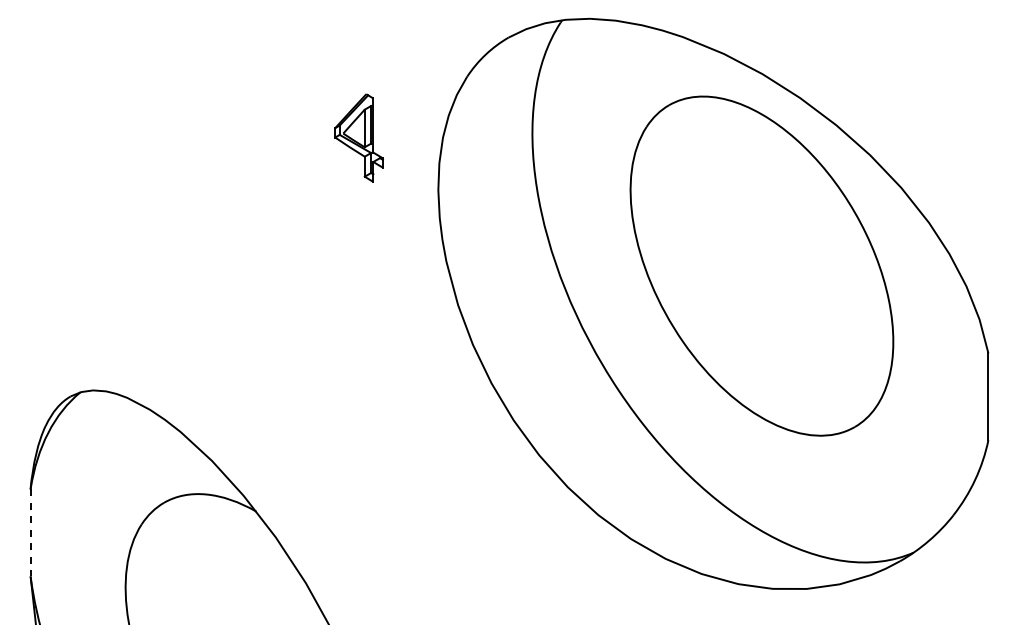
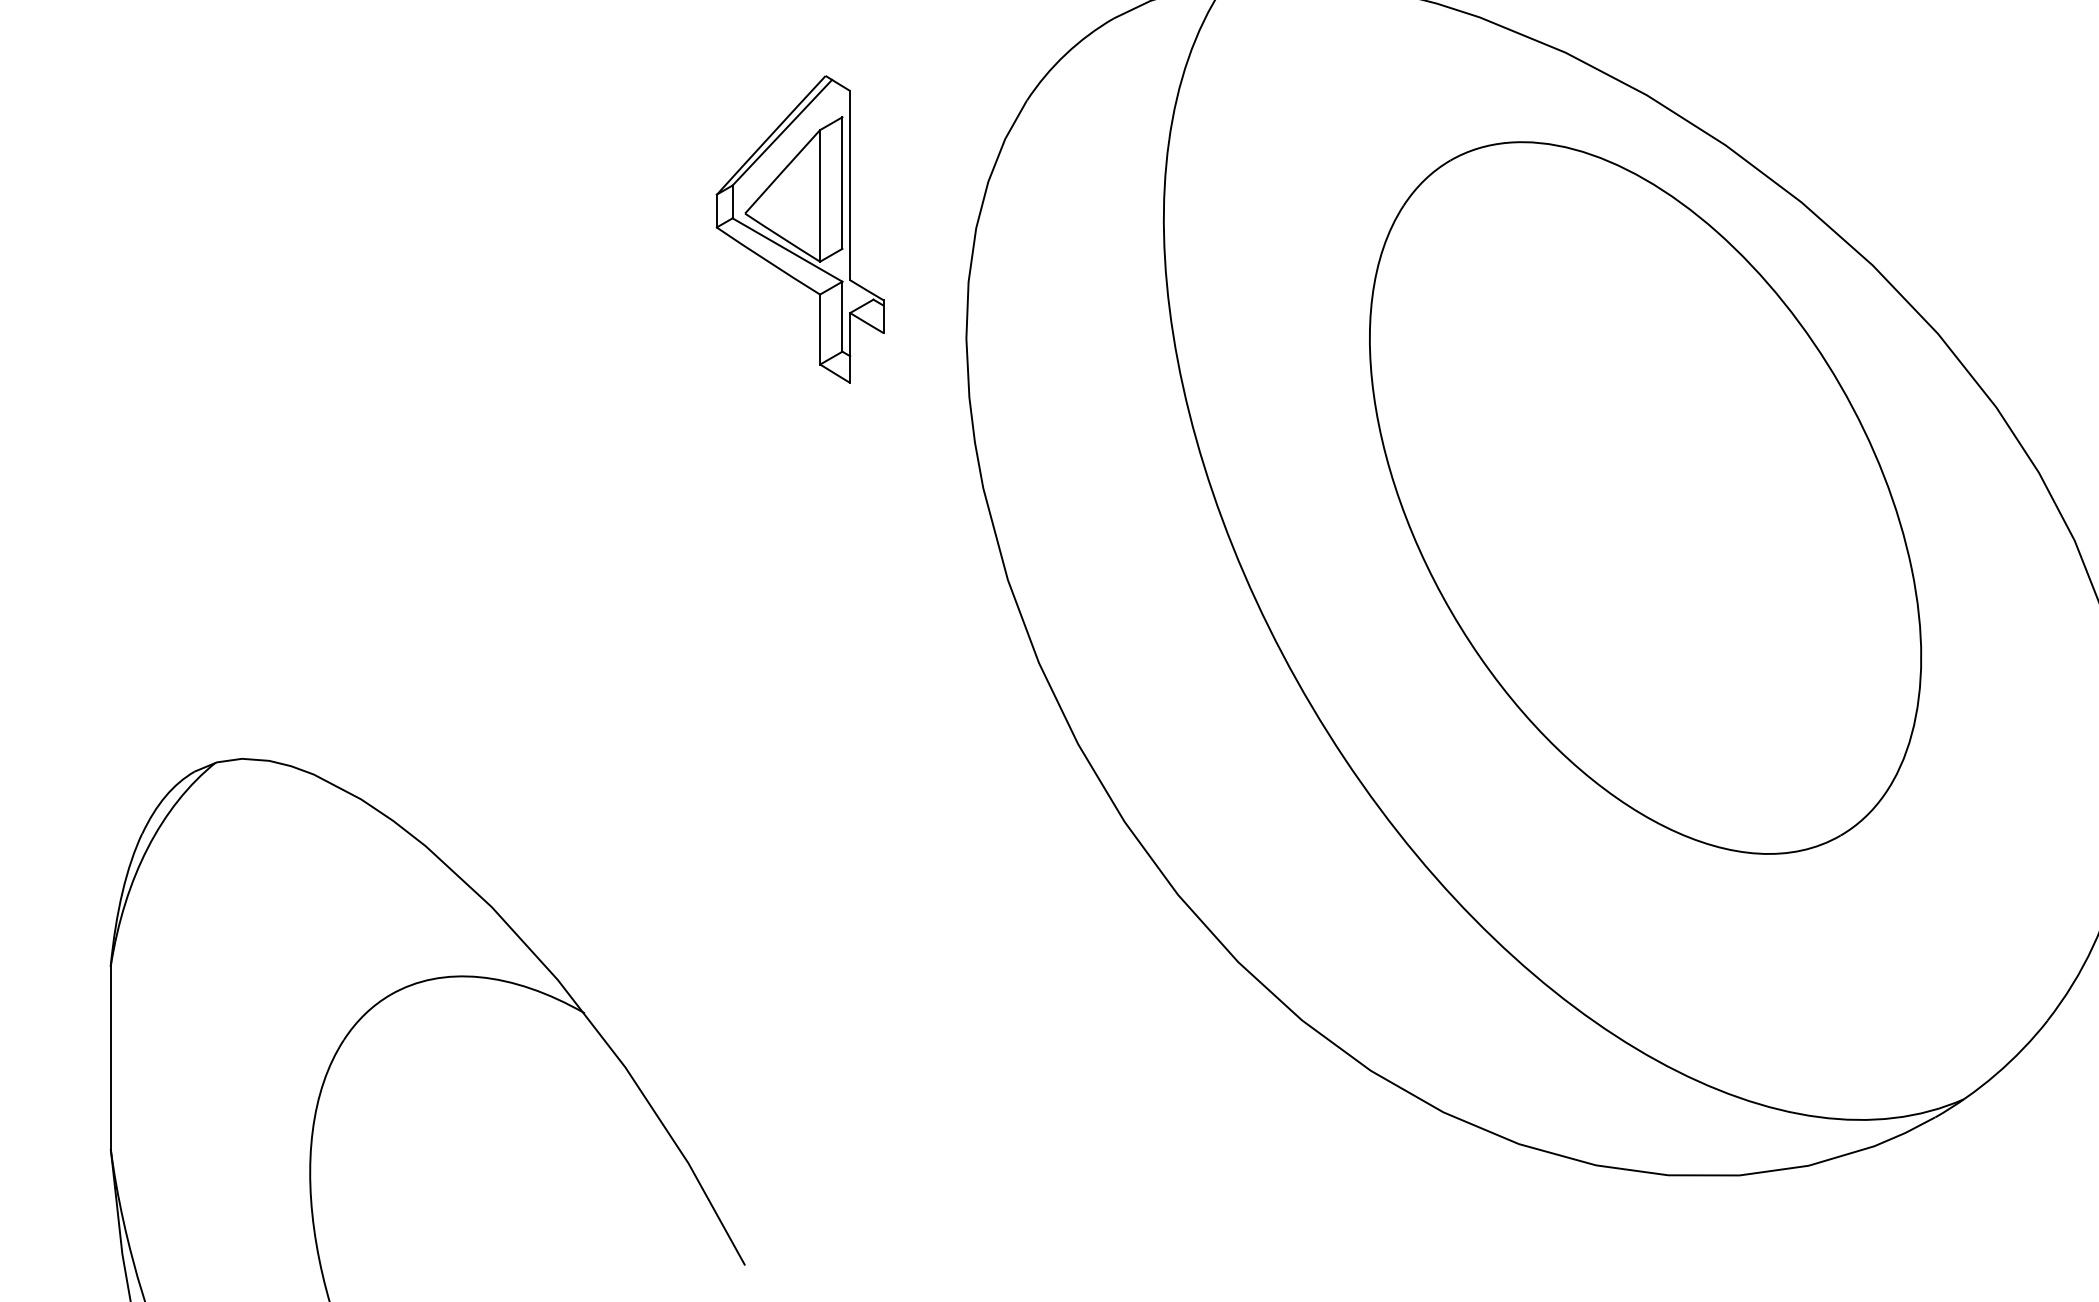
part: (358, 137) -> (798, 228), size x1.67
line: (30, 533) -> (110, 1059), dashed -> solid

